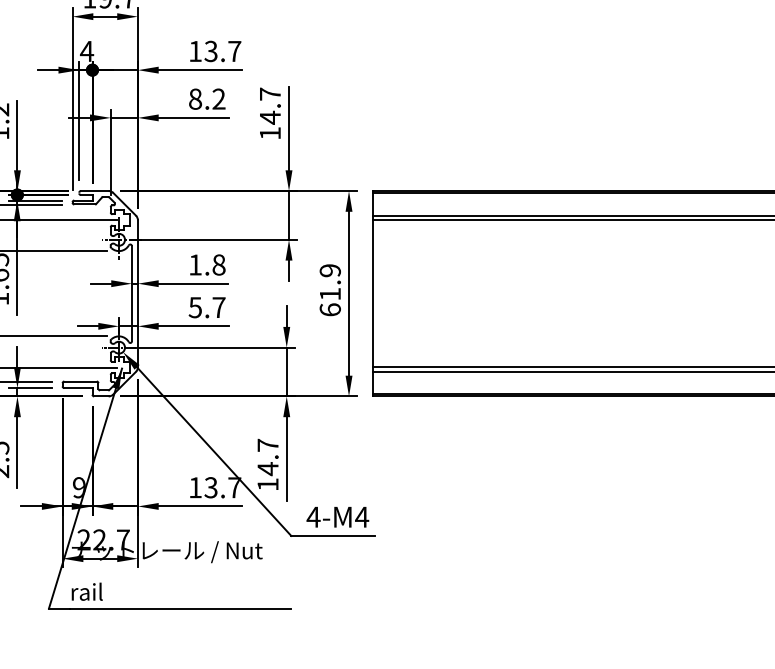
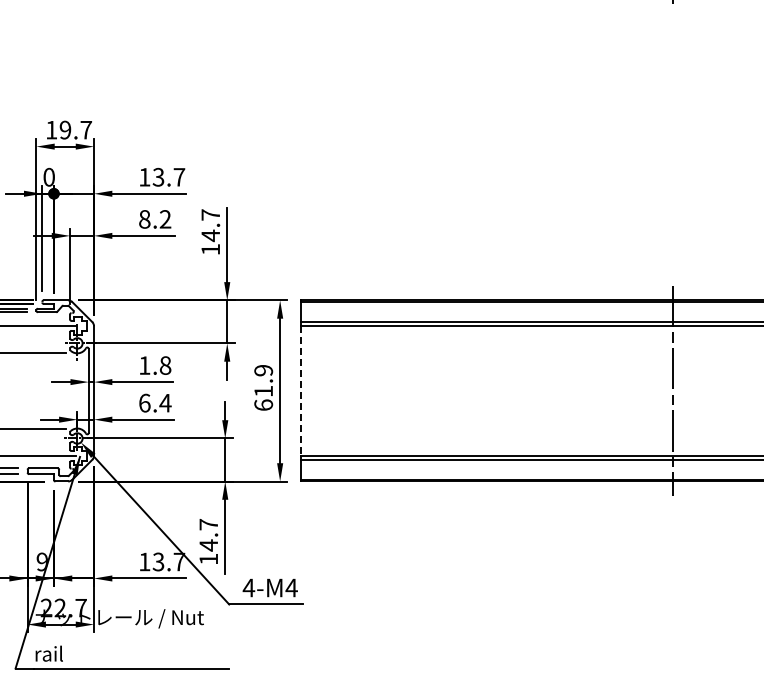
text: (86, 50) -> (48, 176), 4 -> 0
line: (373, 293) -> (301, 390), solid -> dashed
text: (206, 306) -> (154, 402), 5.7 -> 6.4

